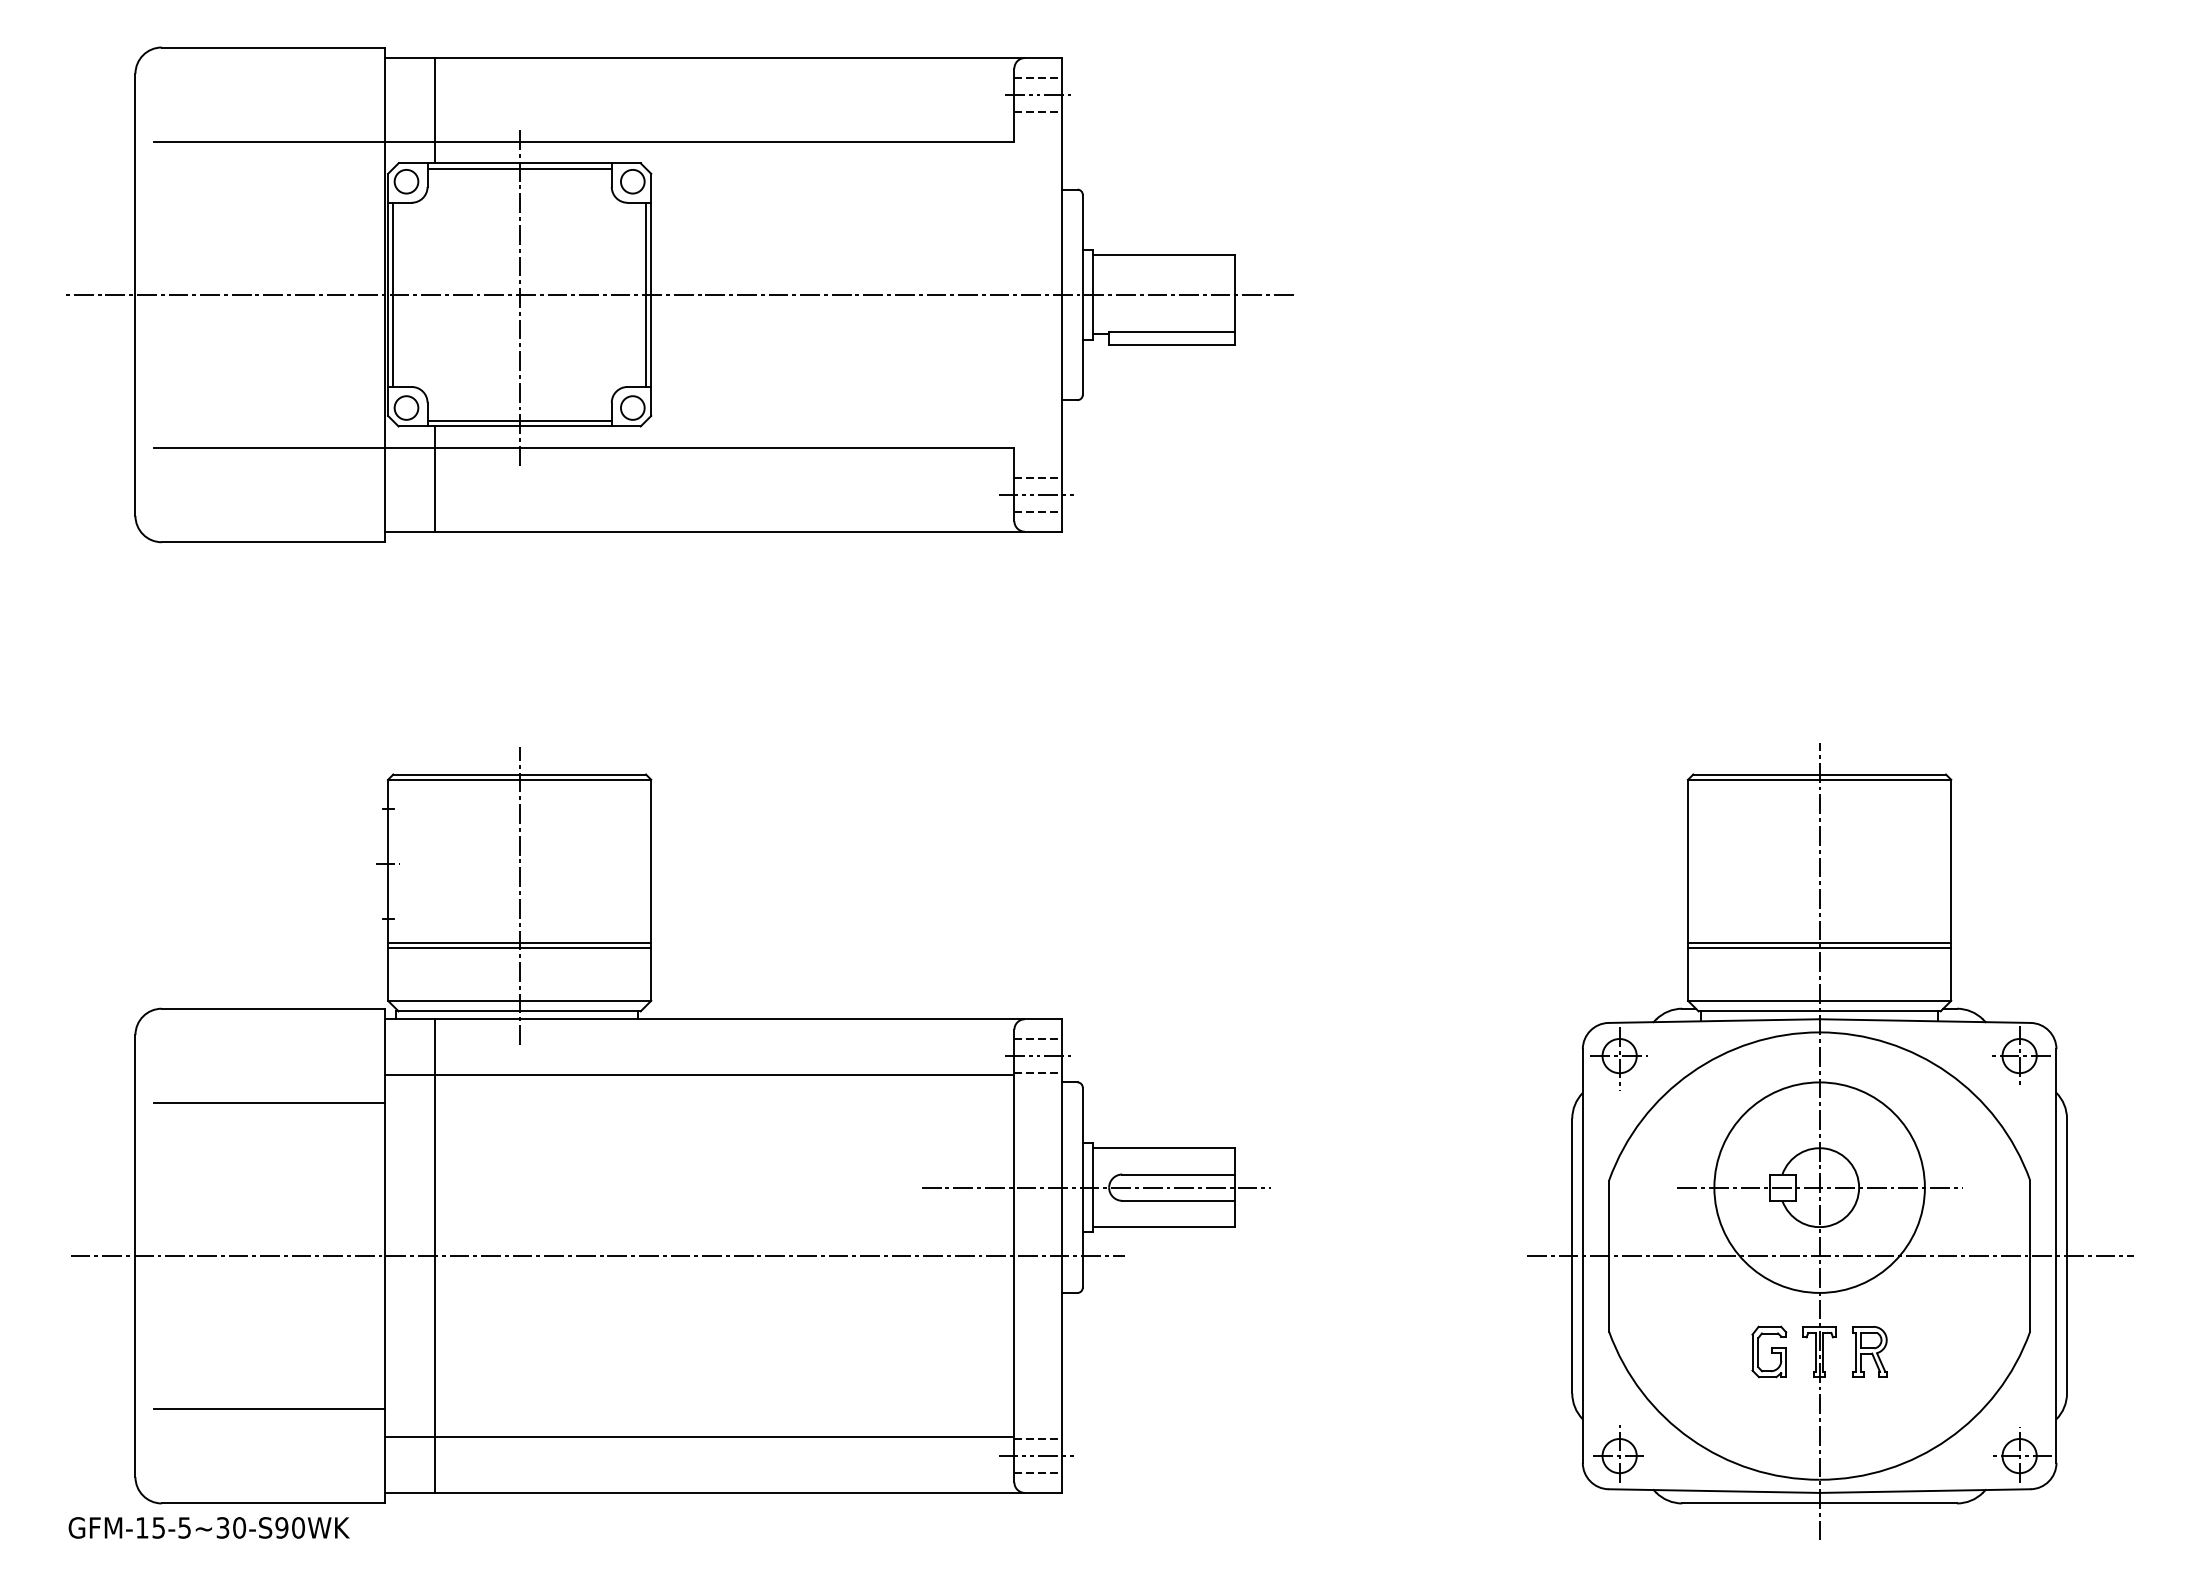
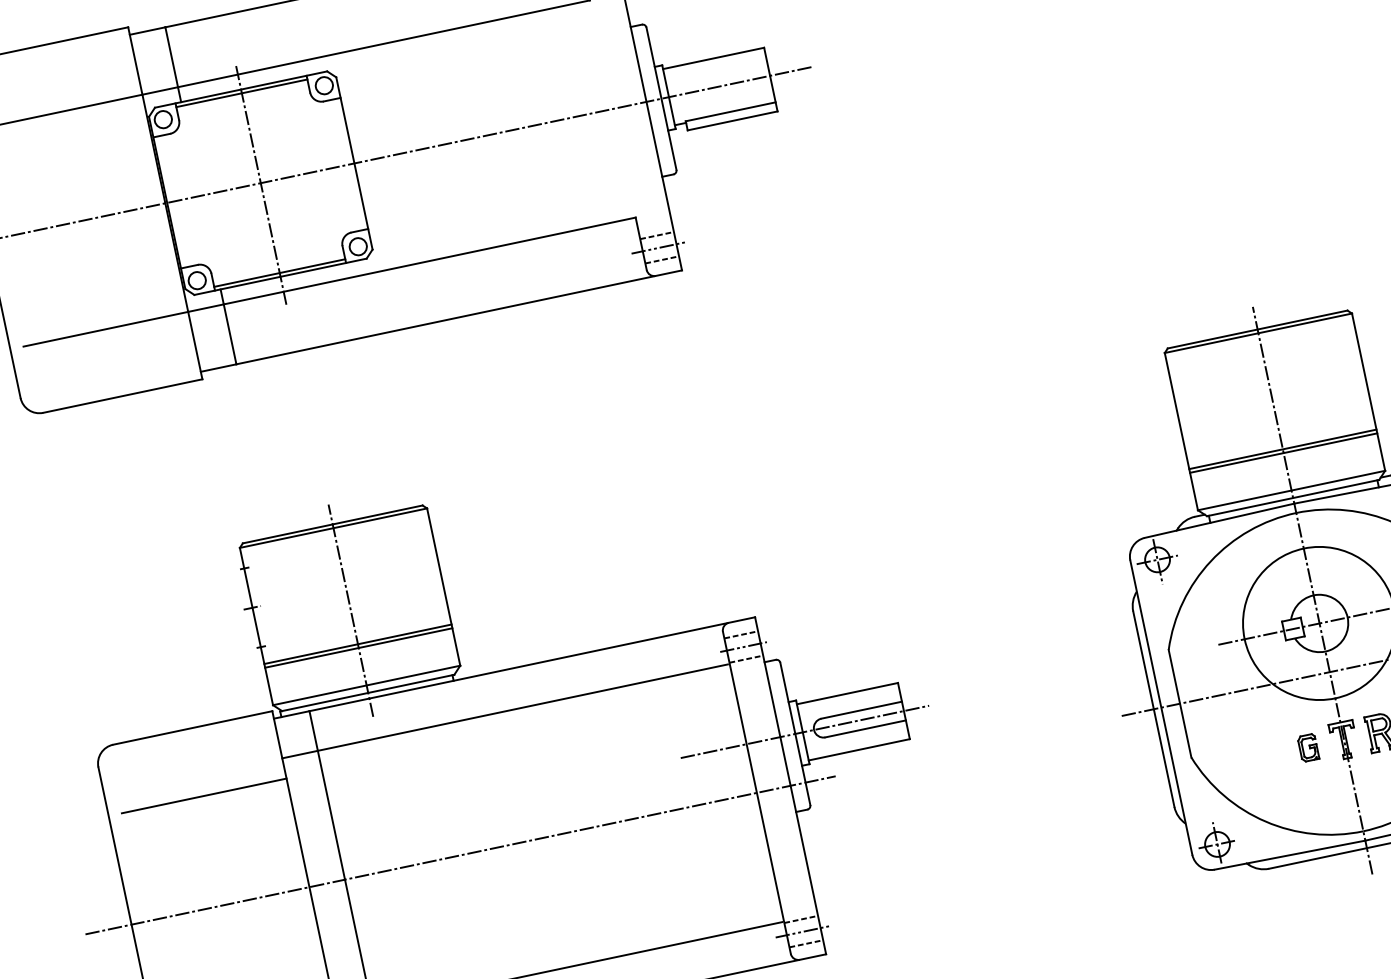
line: (393, 294) -> (170, 201), removed
line: (645, 294) -> (350, 164), removed
part: (1769, 1351) -> (1308, 747), size x0.7

